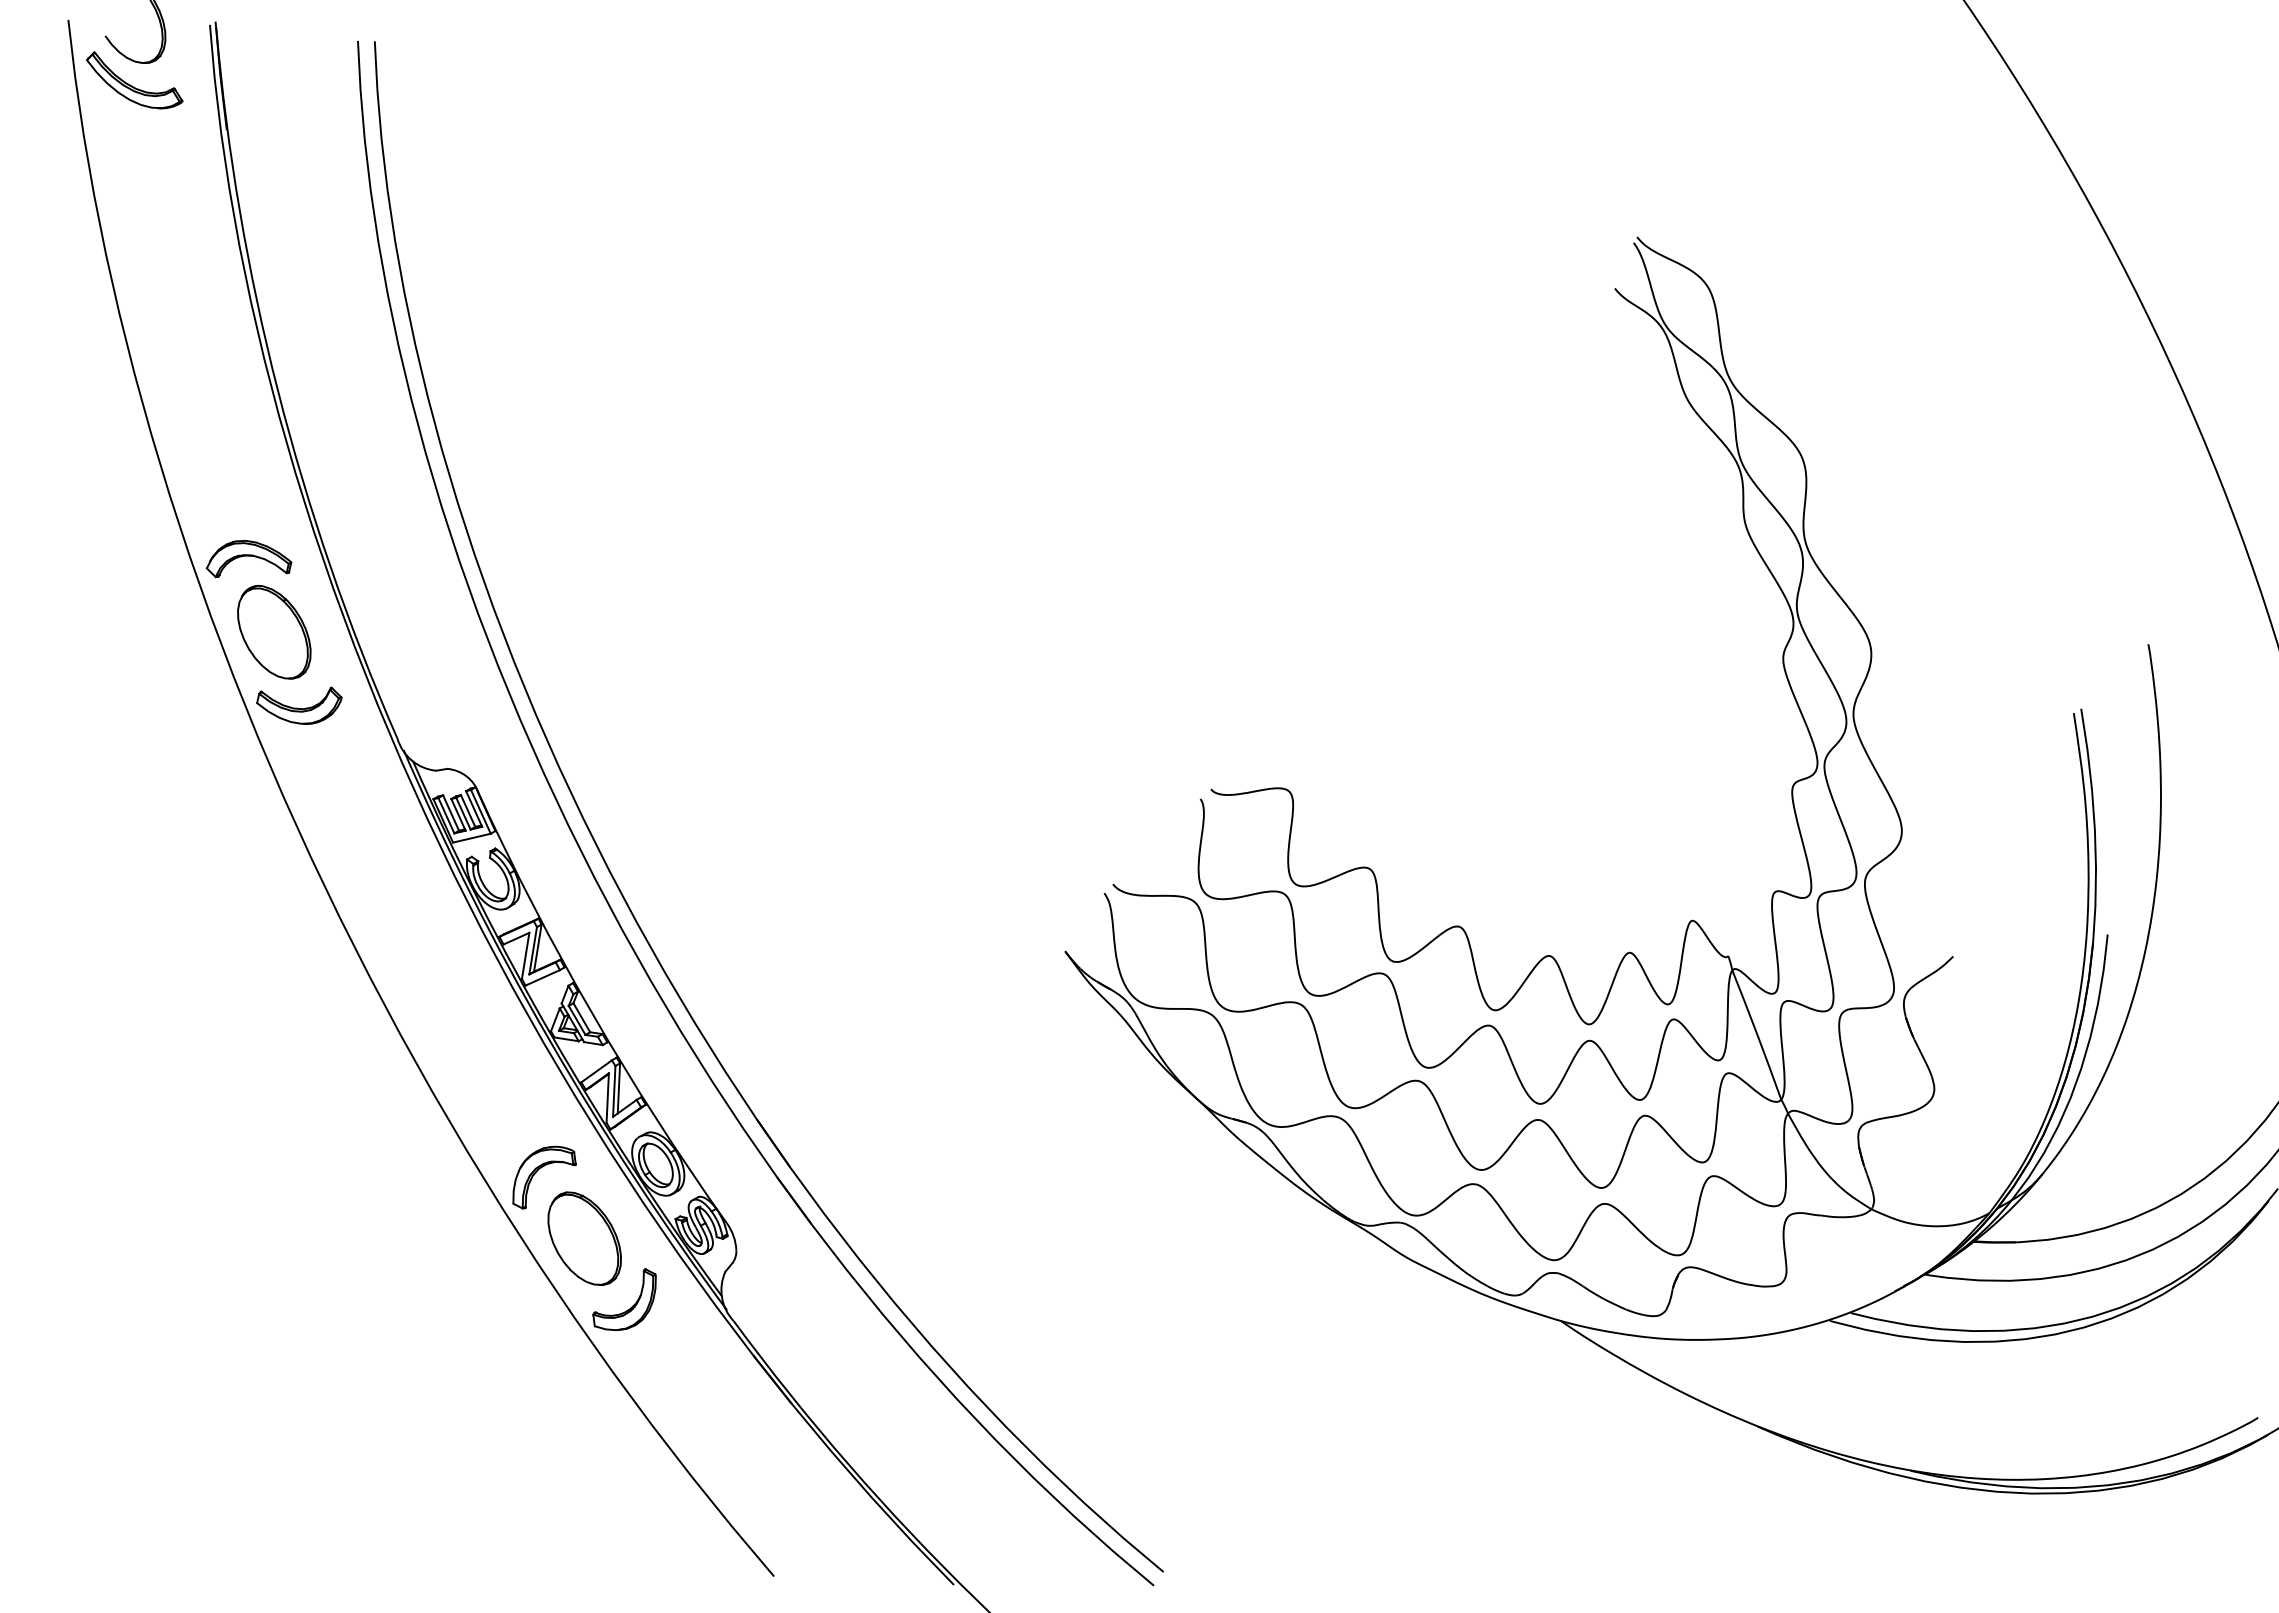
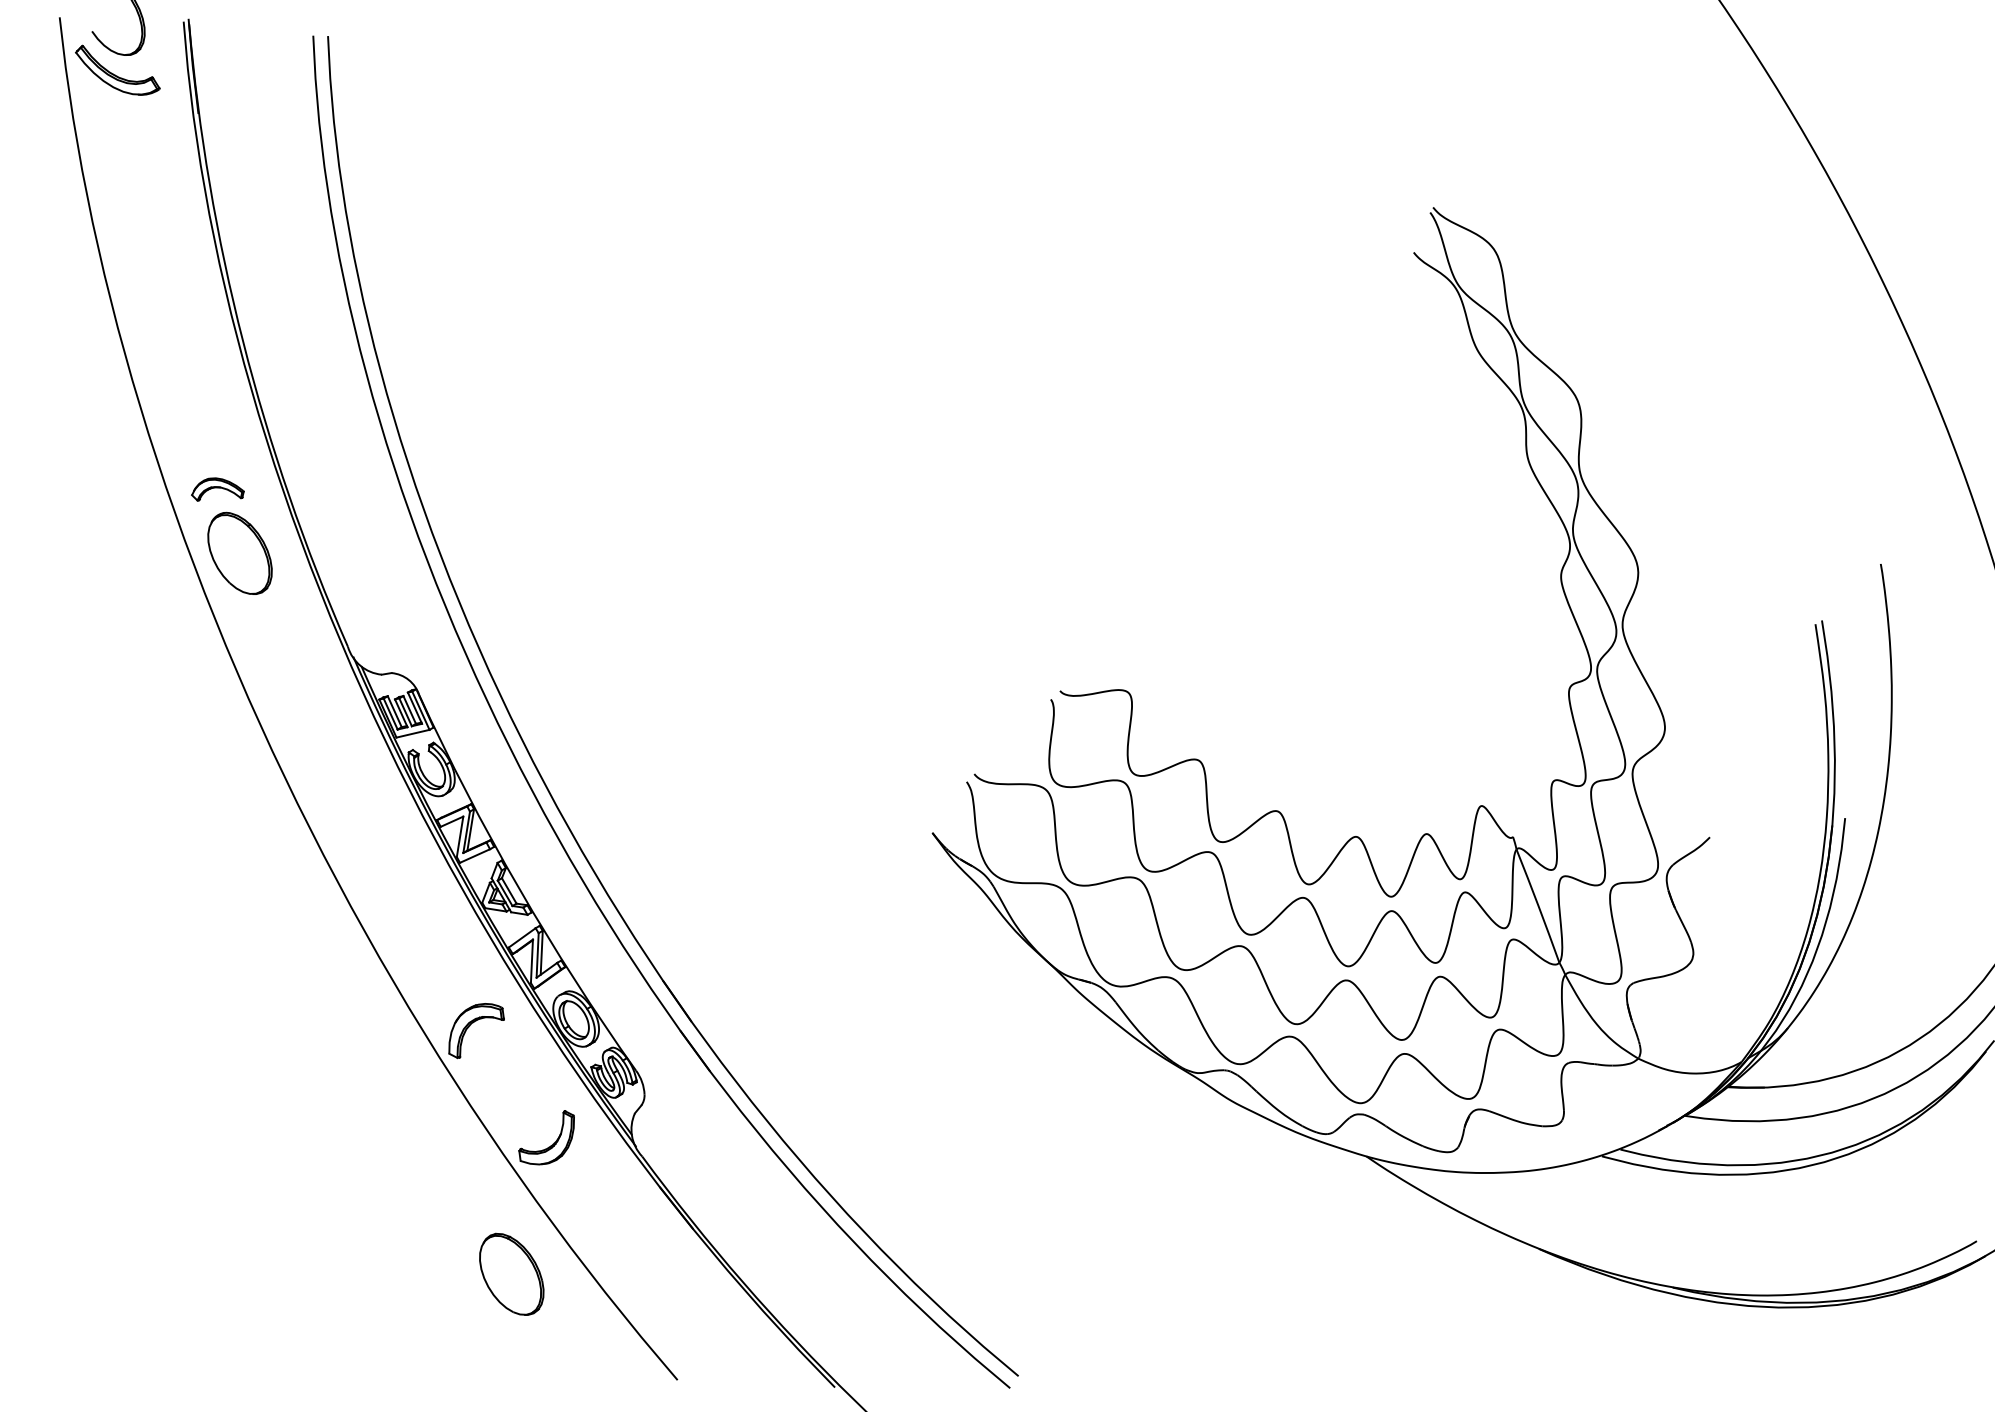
part: (248, 559) -> (217, 489), size x0.7
part: (299, 705) -> (262, 617), removed
part: (584, 1238) -> (511, 1274), moved

